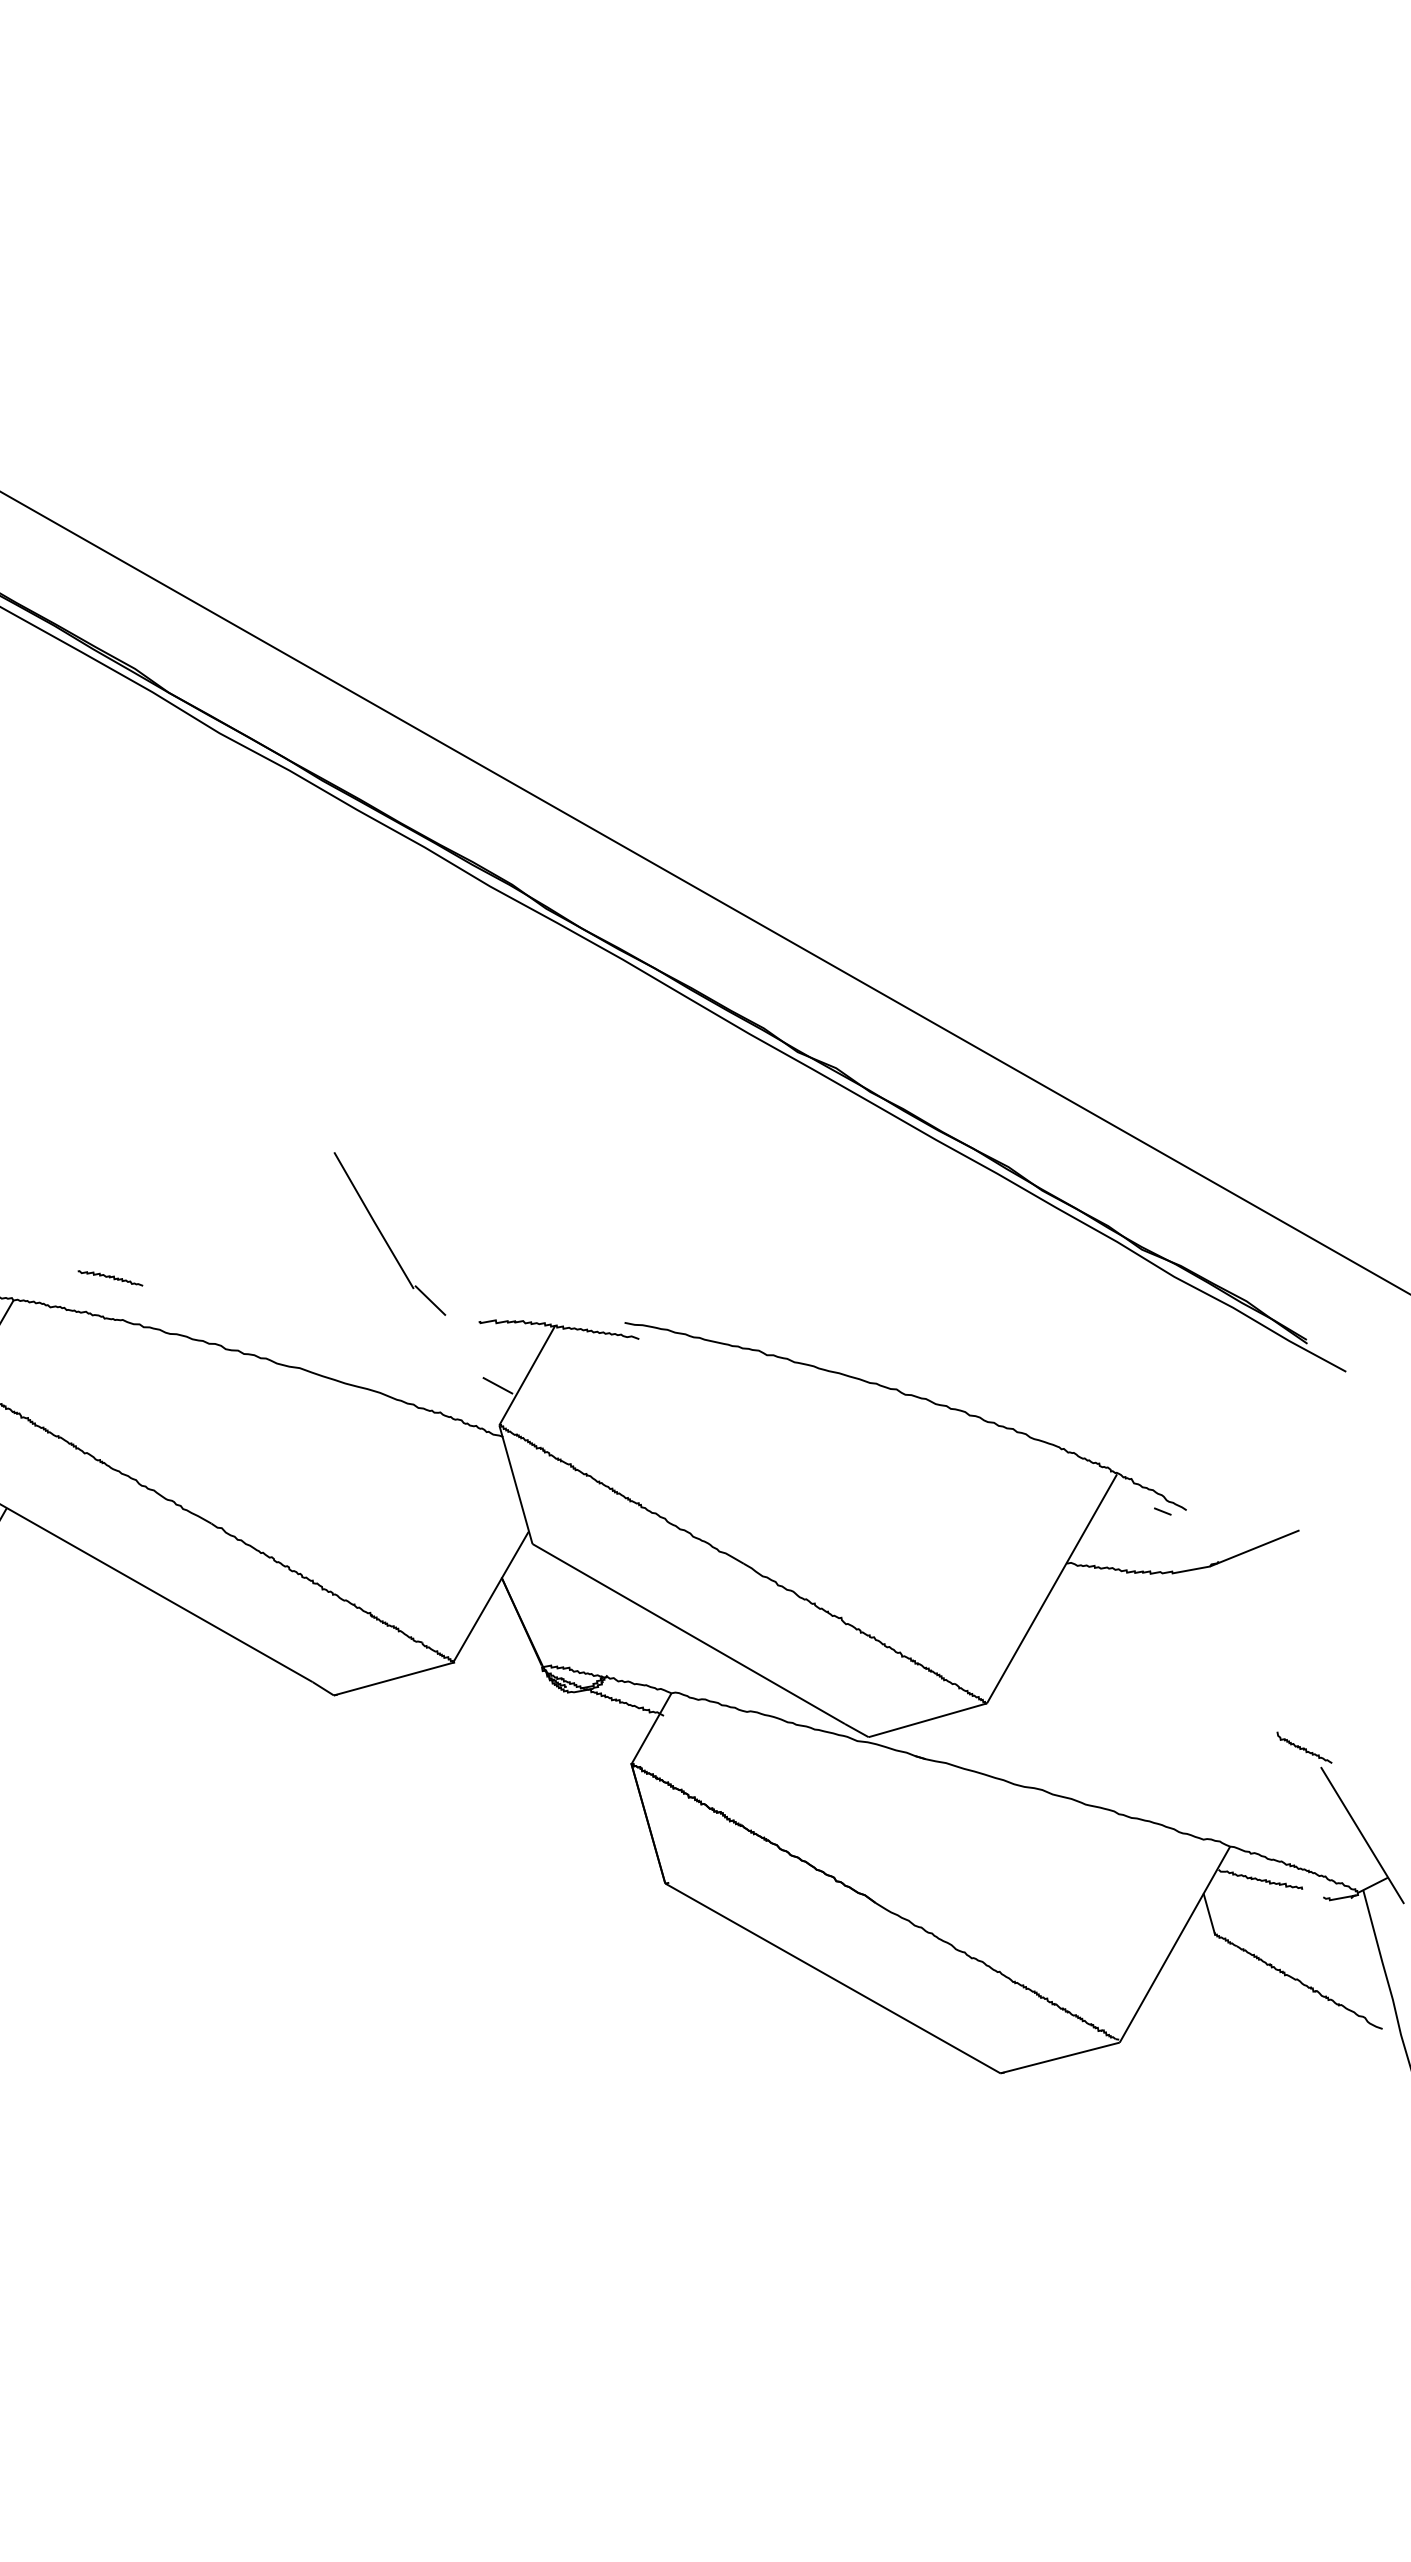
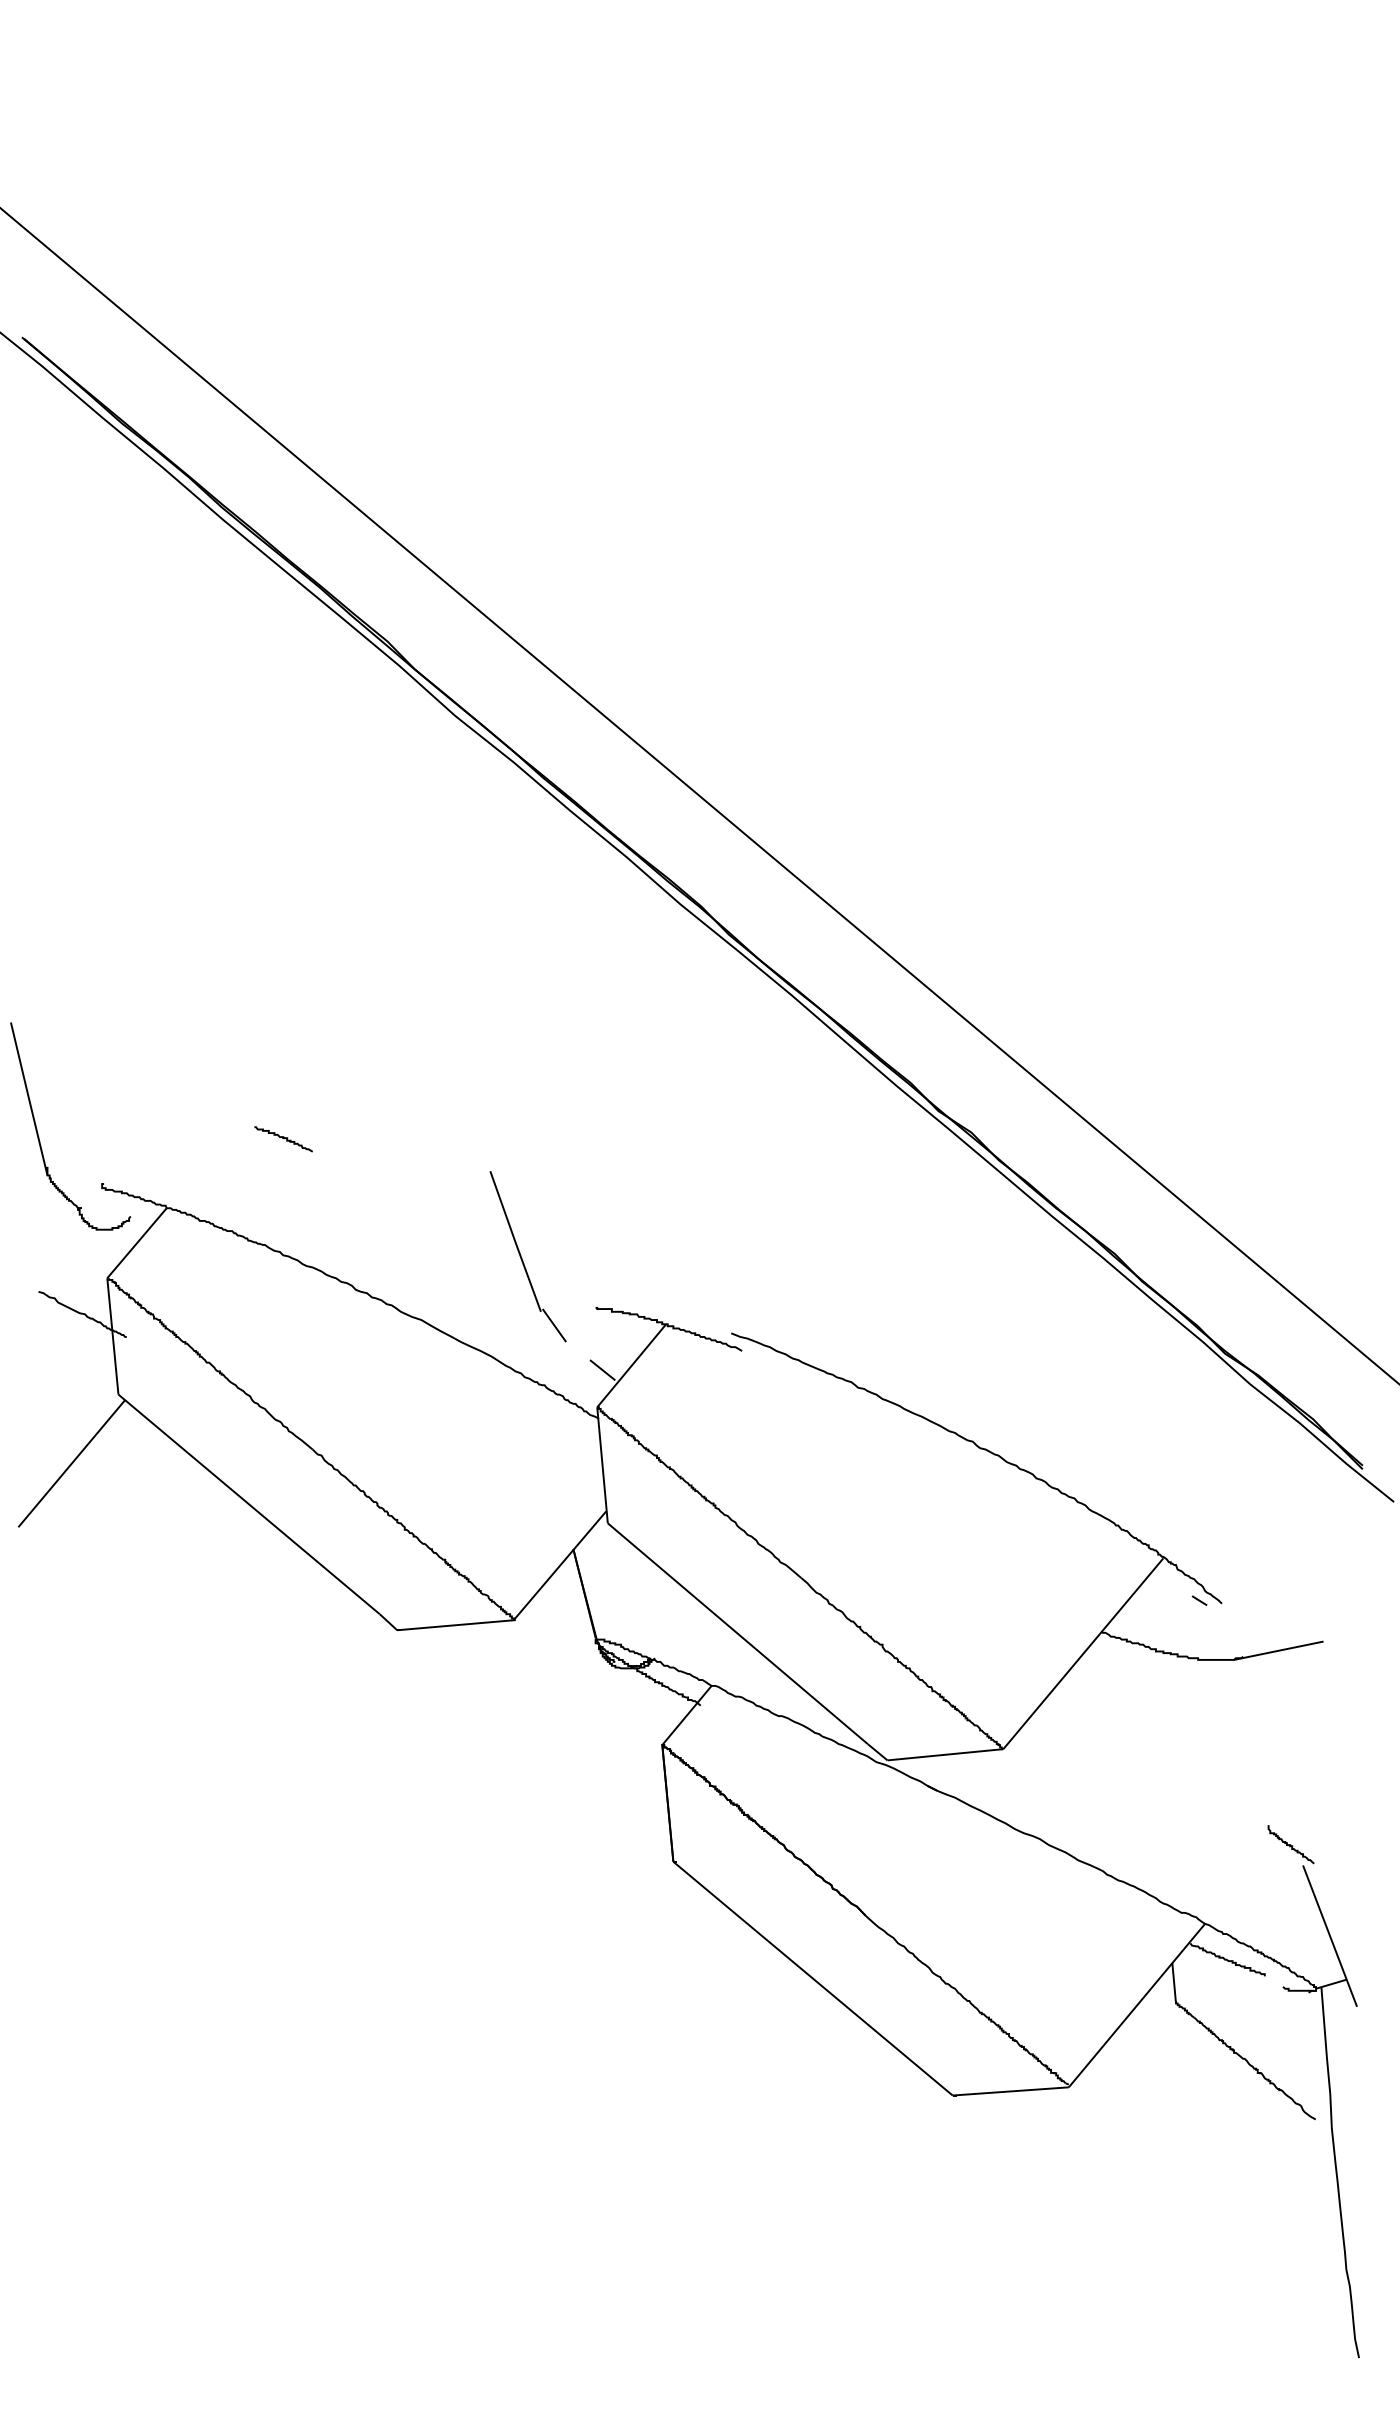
part: (389, 1233) -> (527, 1256), moved
curve: (110, 1278) -> (283, 1139), moved

